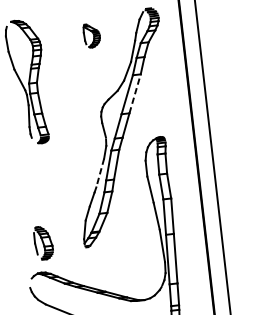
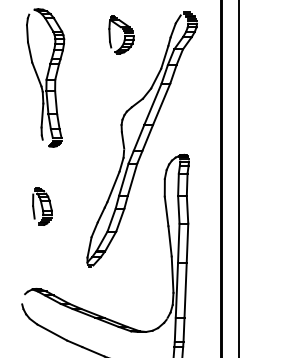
part: (91, 35) -> (121, 34), size x1.43
line: (134, 93) -> (161, 103), dashed -> solid
line: (100, 173) -> (113, 187), dashed -> solid
part: (43, 242) -> (42, 206), moved

